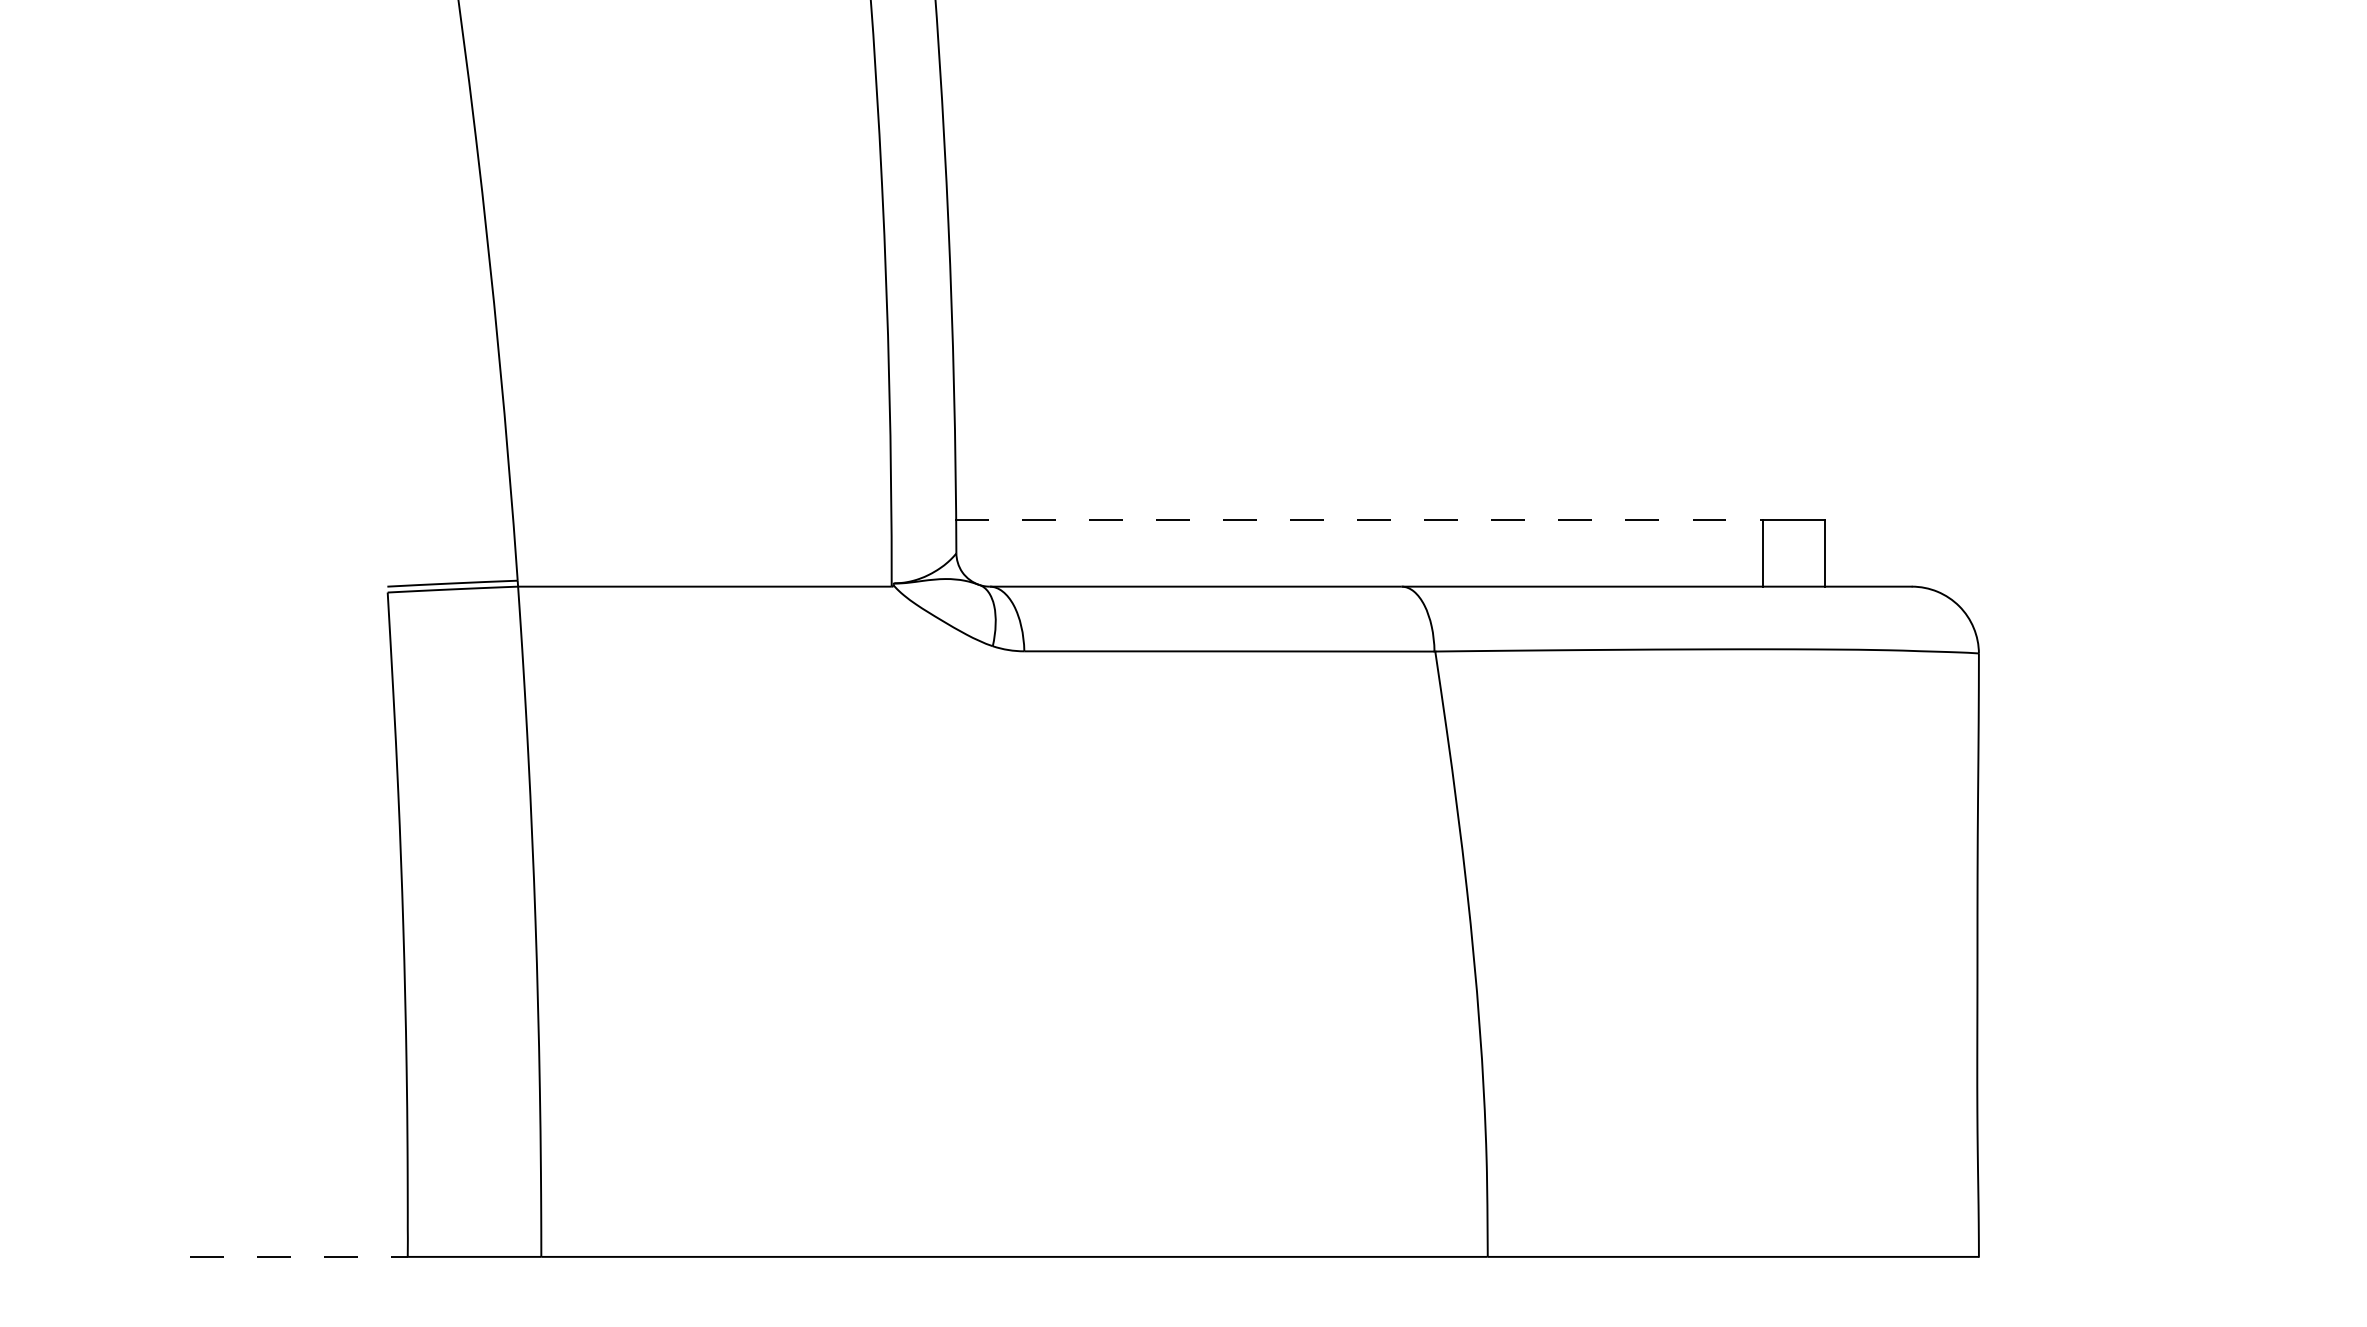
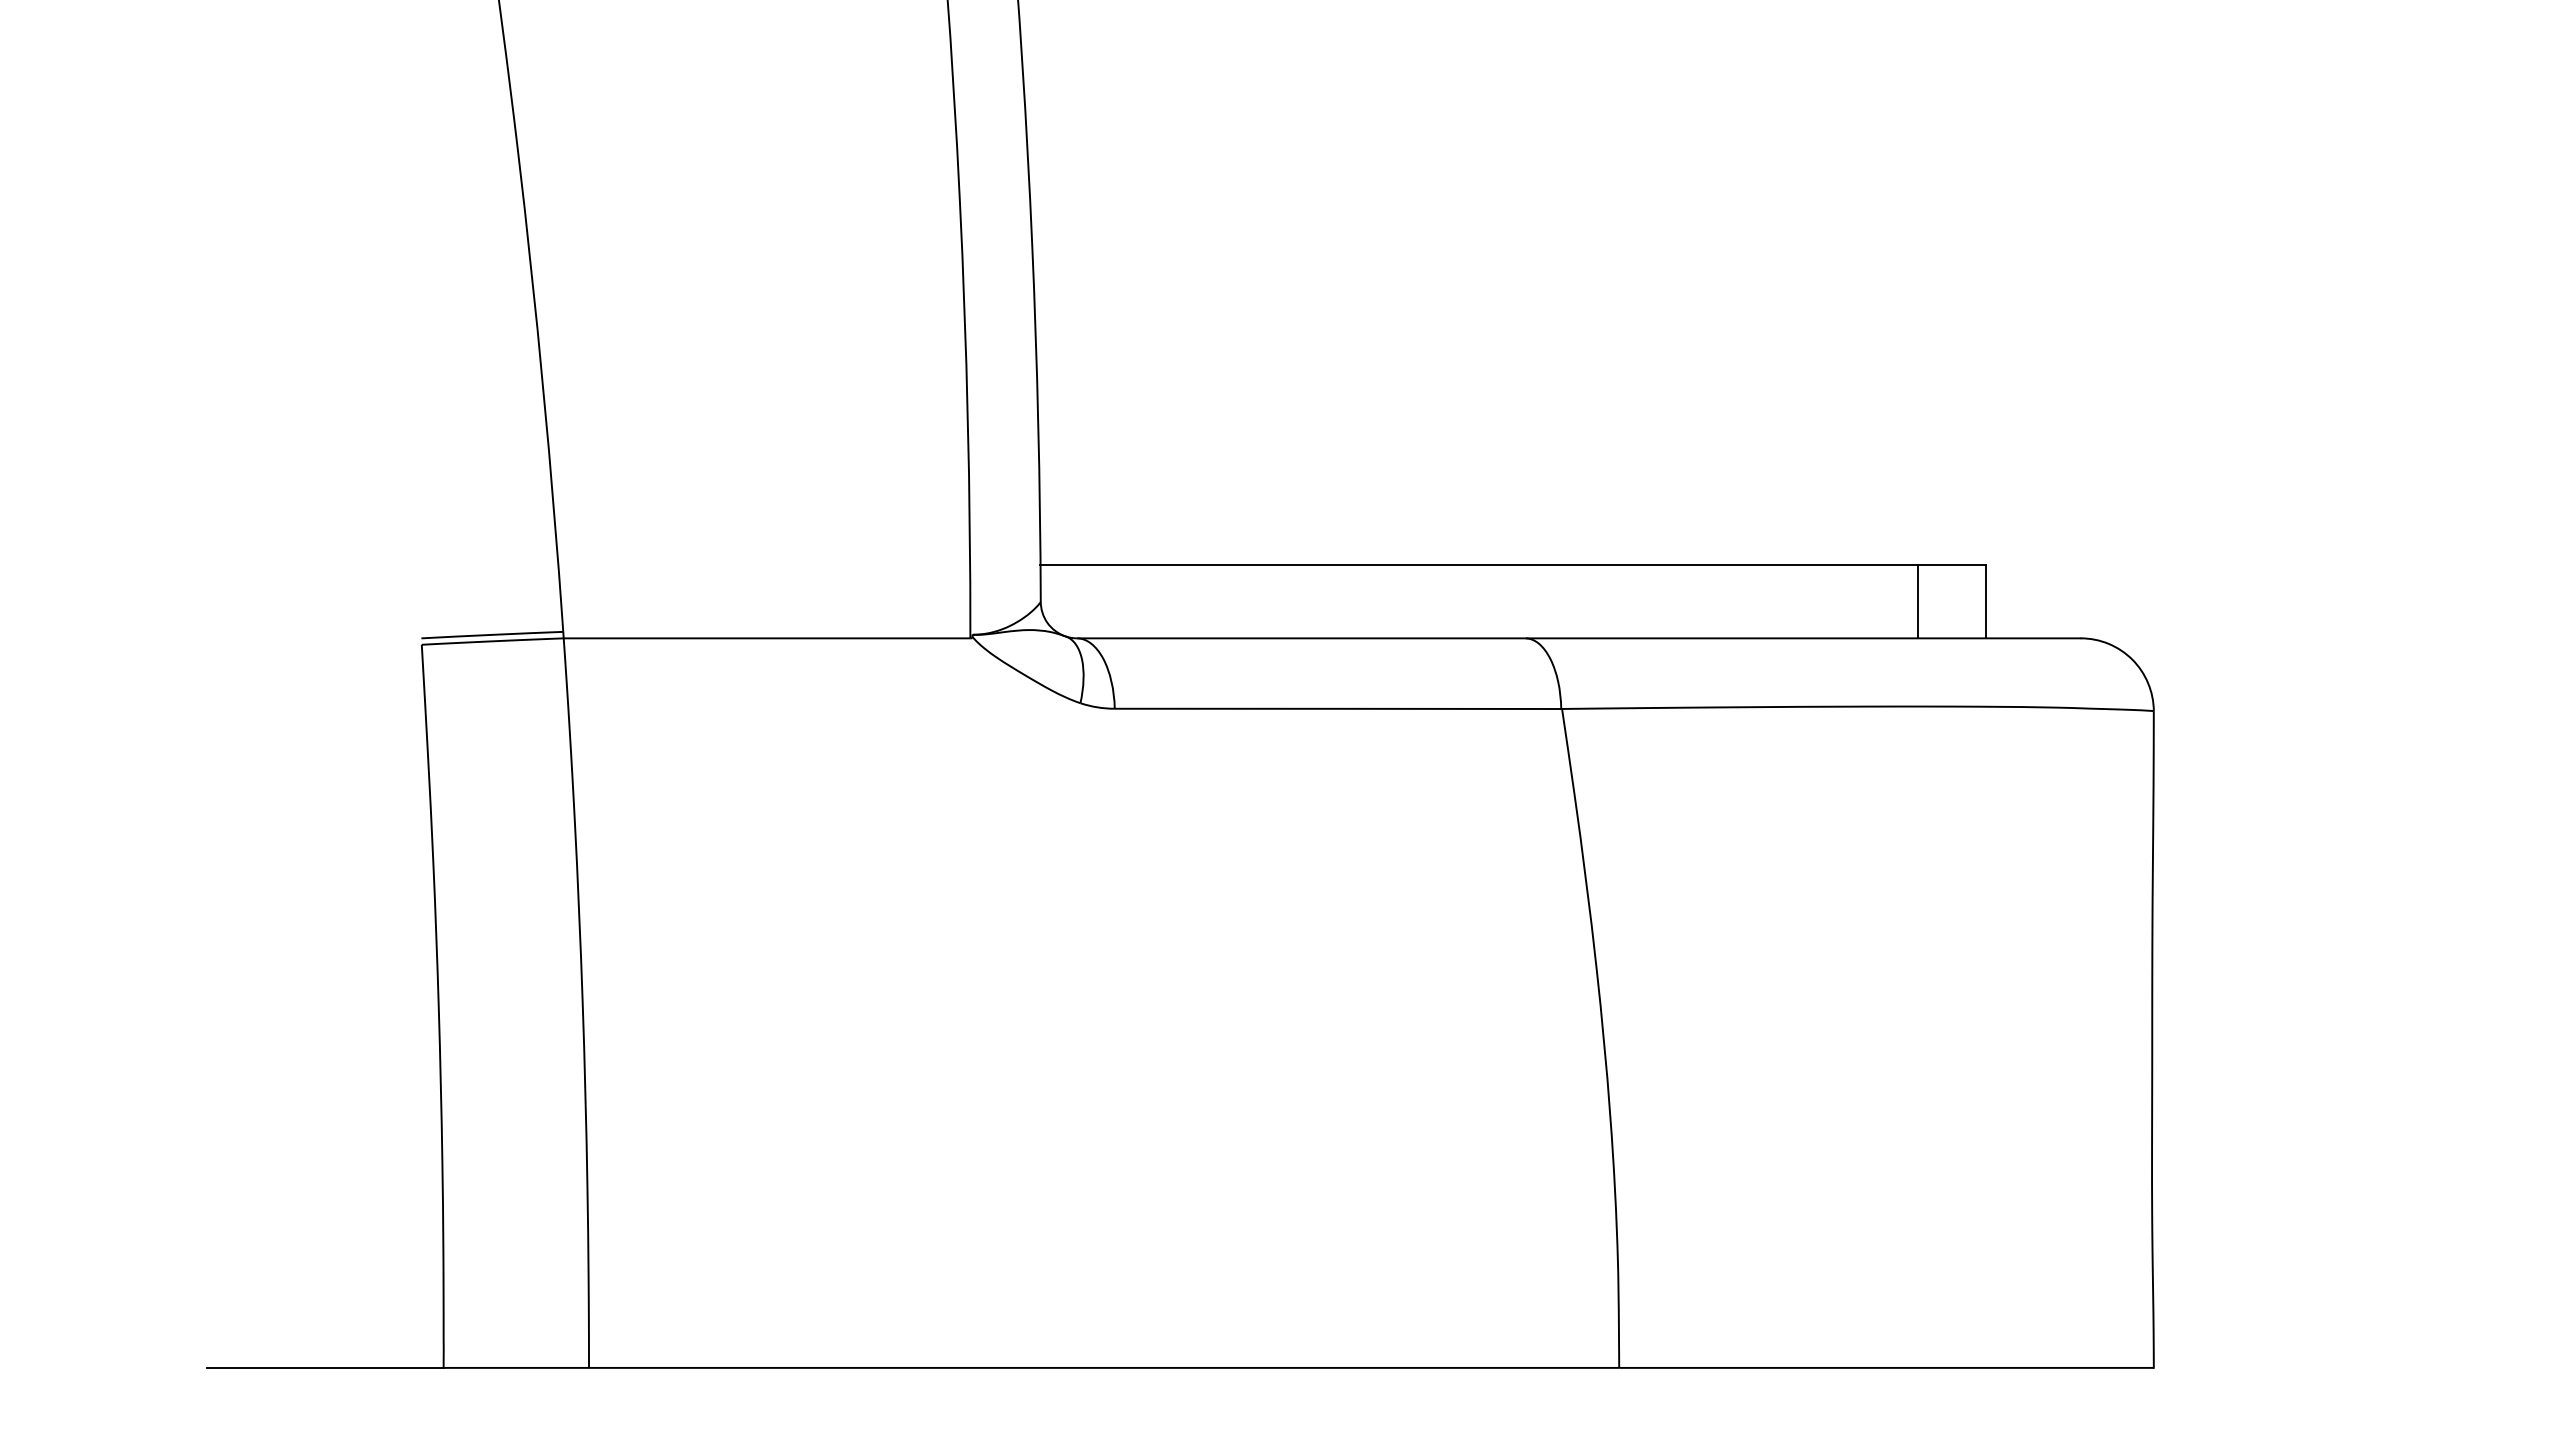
line: (1359, 519) -> (1479, 565), dashed -> solid
line: (299, 1256) -> (325, 1367), dashed -> solid

